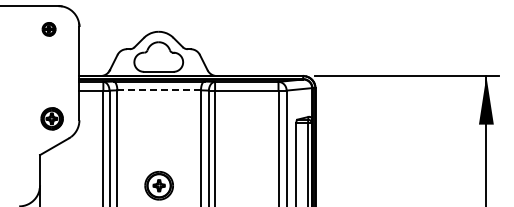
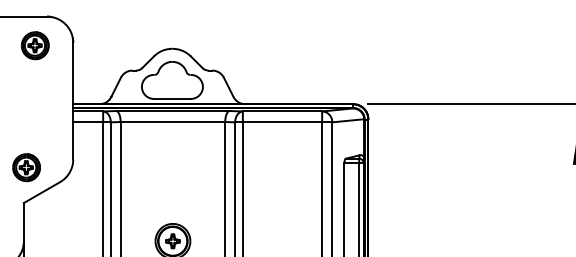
part: (48, 29) -> (34, 45), size x1.67
line: (159, 90) -> (173, 122), dashed -> solid
part: (51, 118) -> (25, 167), moved

